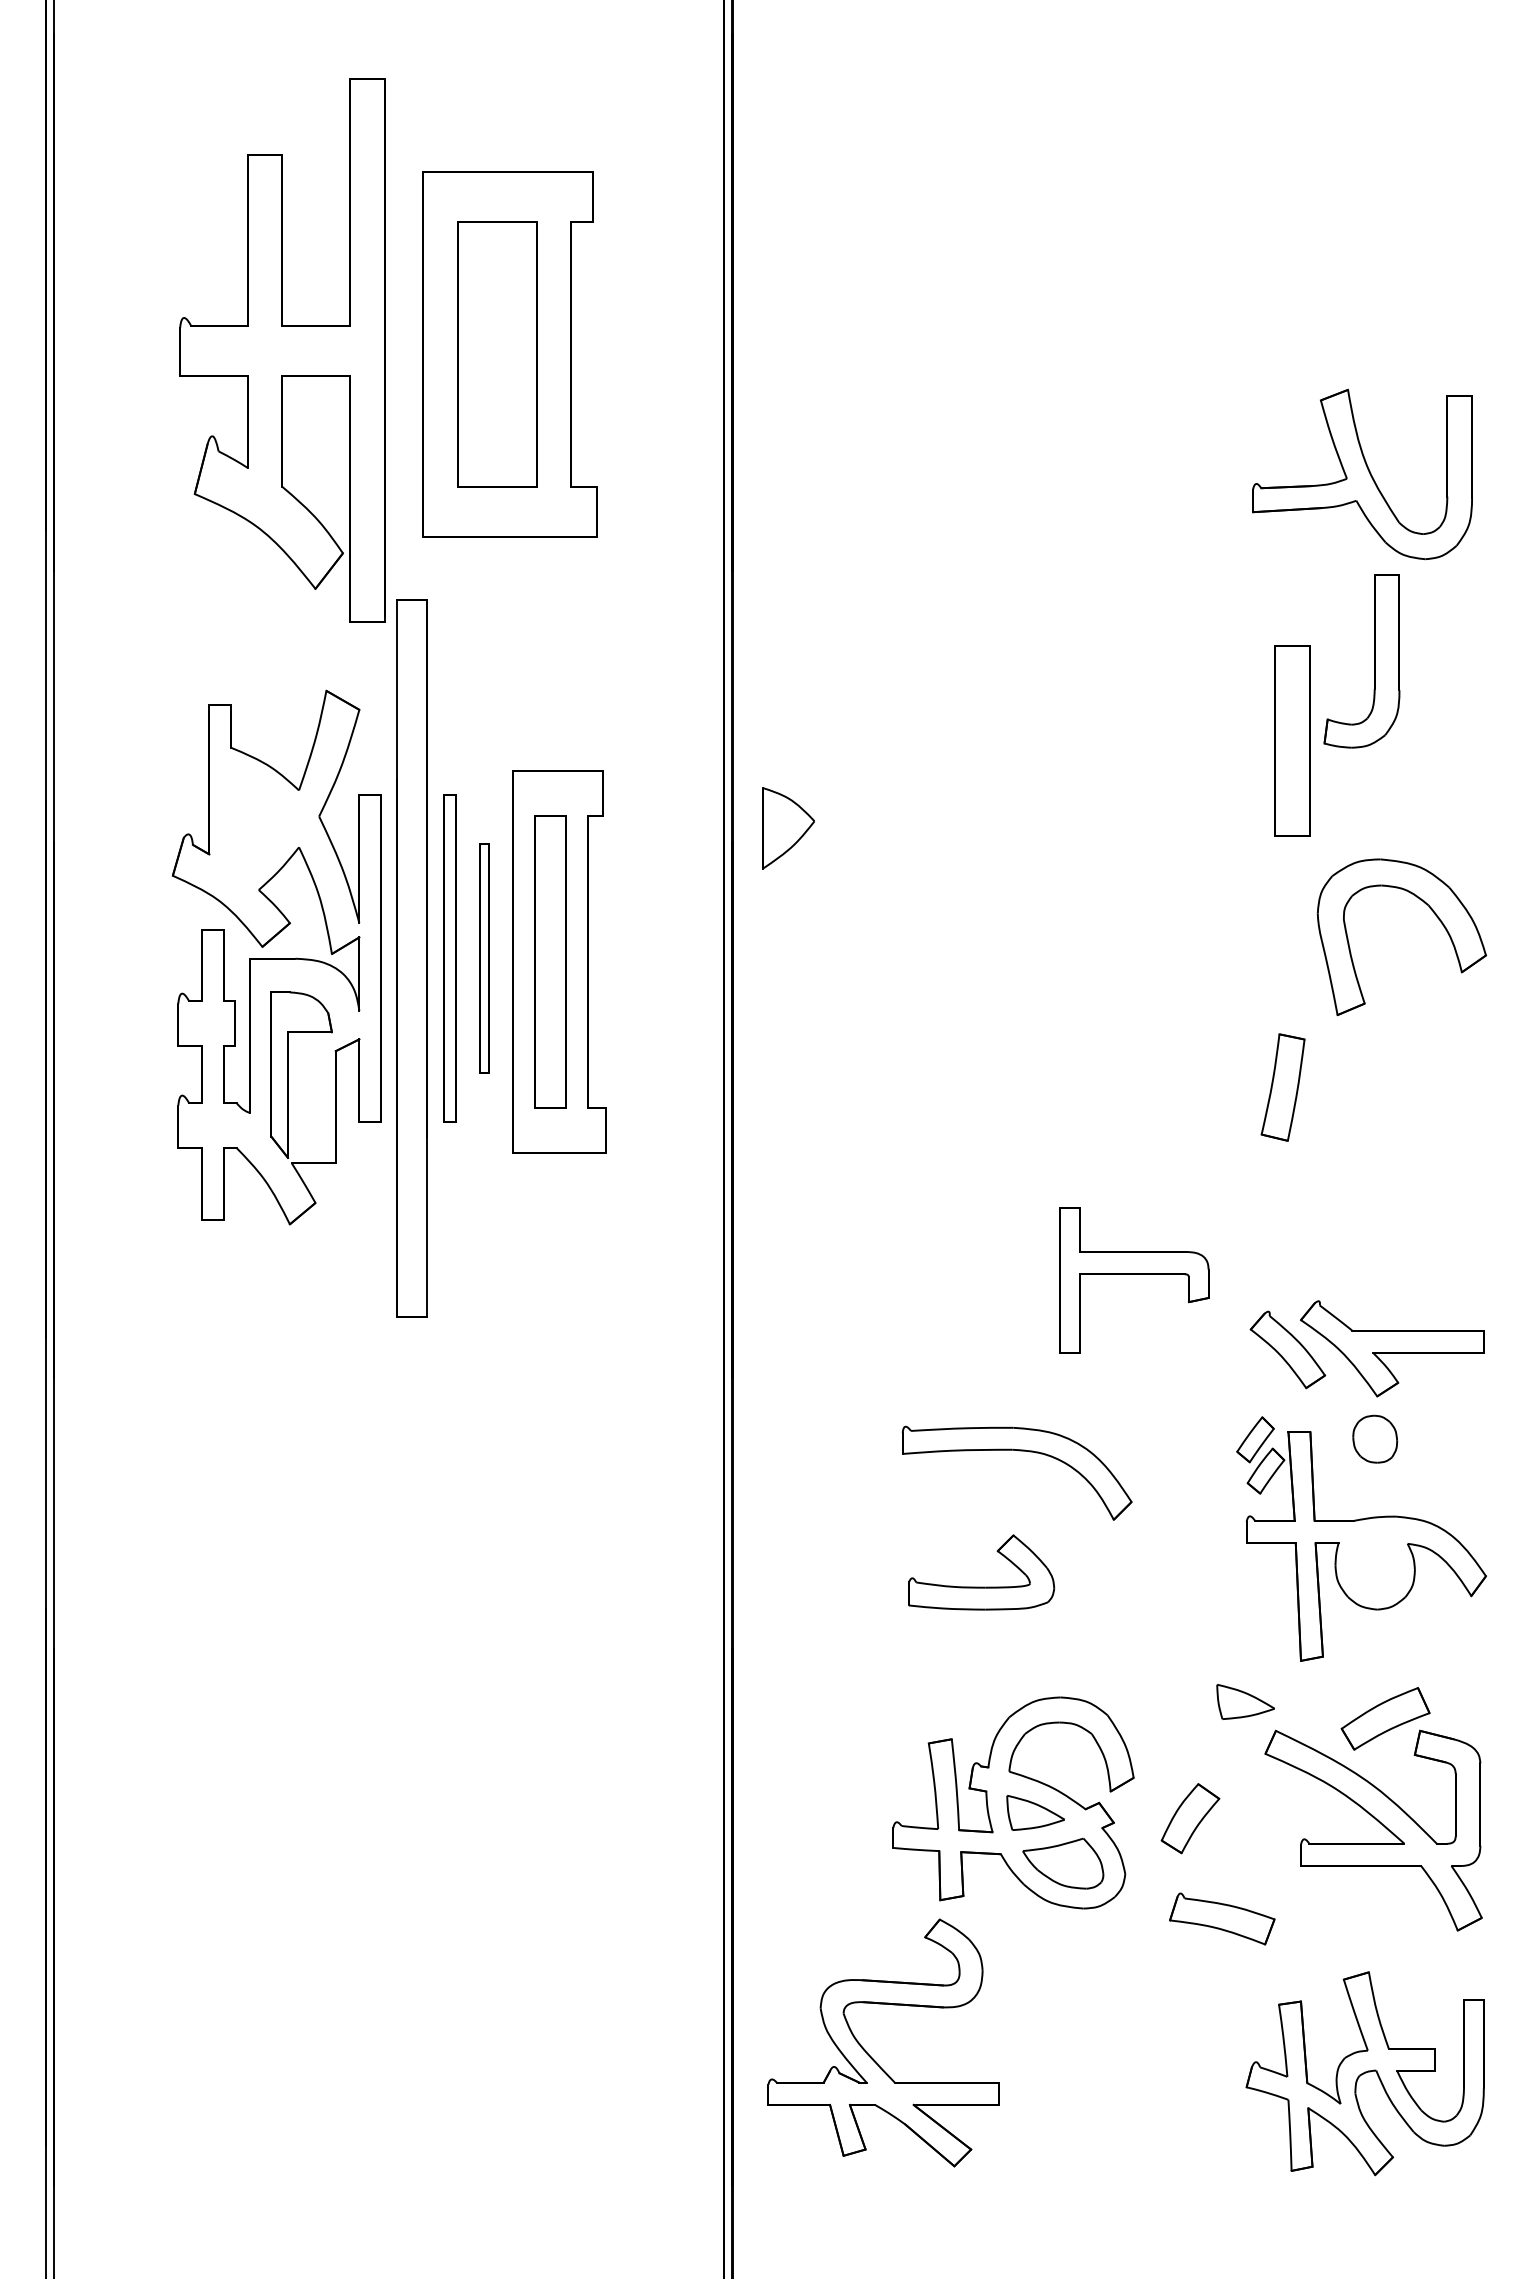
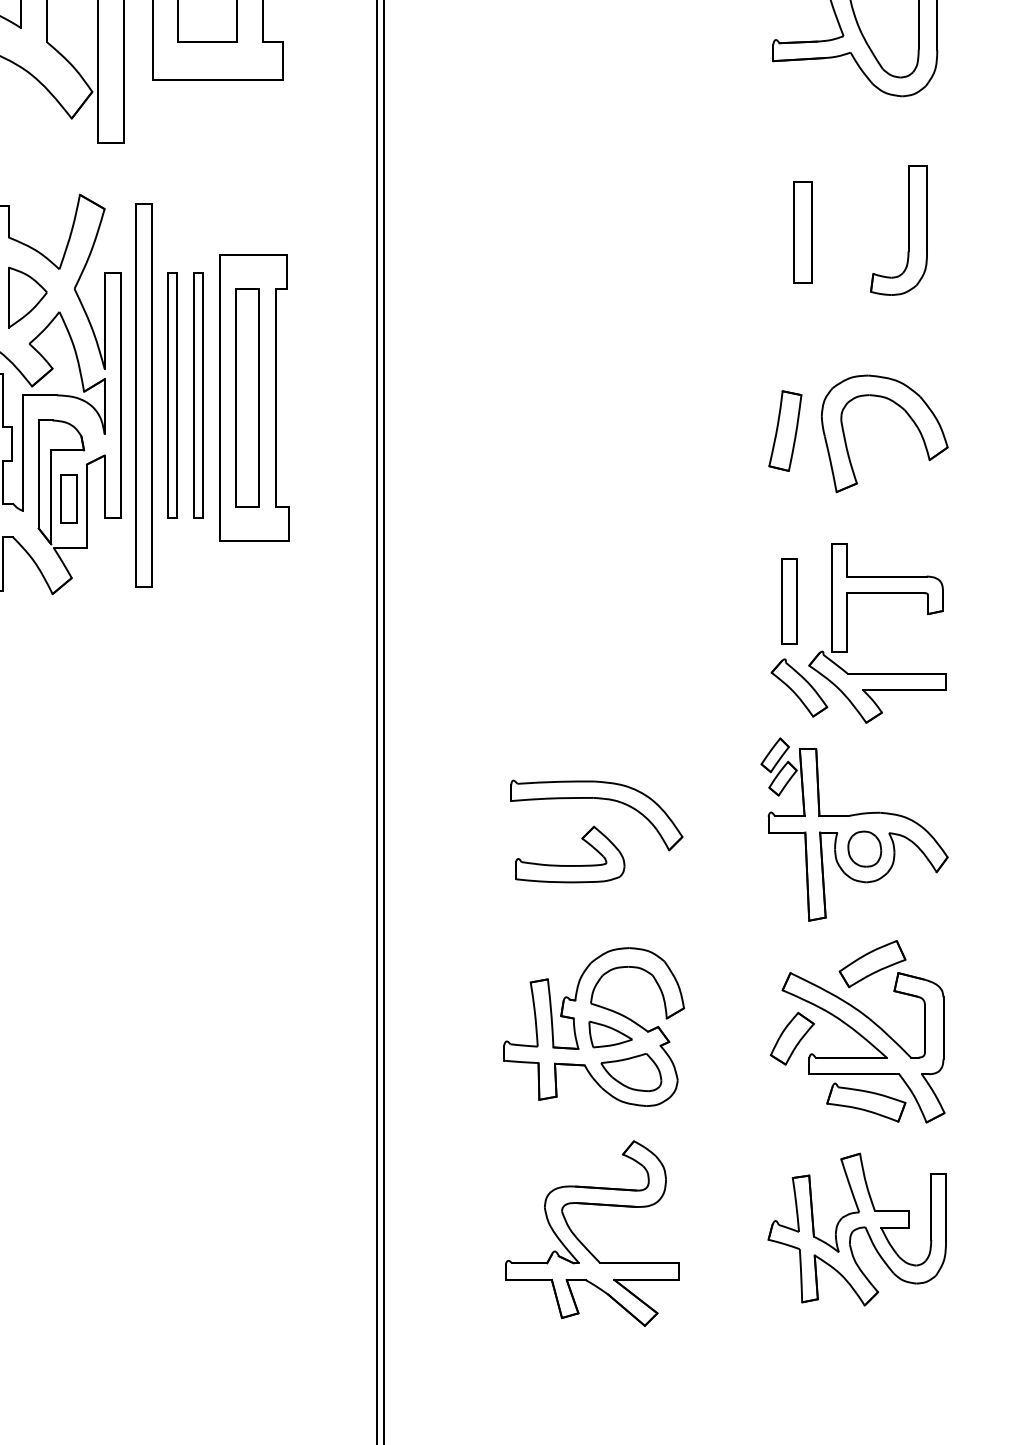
part: (1374, 661) -> (908, 230), moved
part: (1292, 740) -> (802, 232), size x0.71
part: (788, 828) -> (27, 297), moved
part: (1433, 913) -> (908, 416), moved
part: (411, 958) -> (143, 395), size x0.71
part: (484, 958) -> (198, 395), size x1.43
part: (1282, 1087) -> (784, 431), moved
part: (311, 1097) -> (68, 499), added
part: (1273, 1234) -> (788, 601), added
part: (1134, 1280) -> (887, 597), moved
part: (1374, 1438) -> (864, 848), moved
part: (1018, 1451) -> (597, 799), moved
part: (1245, 1701) -> (767, 951), removed
part: (1190, 1818) -> (792, 1038), moved
part: (1222, 1918) -> (866, 1102), moved
part: (870, 2055) -> (582, 1242), moved

